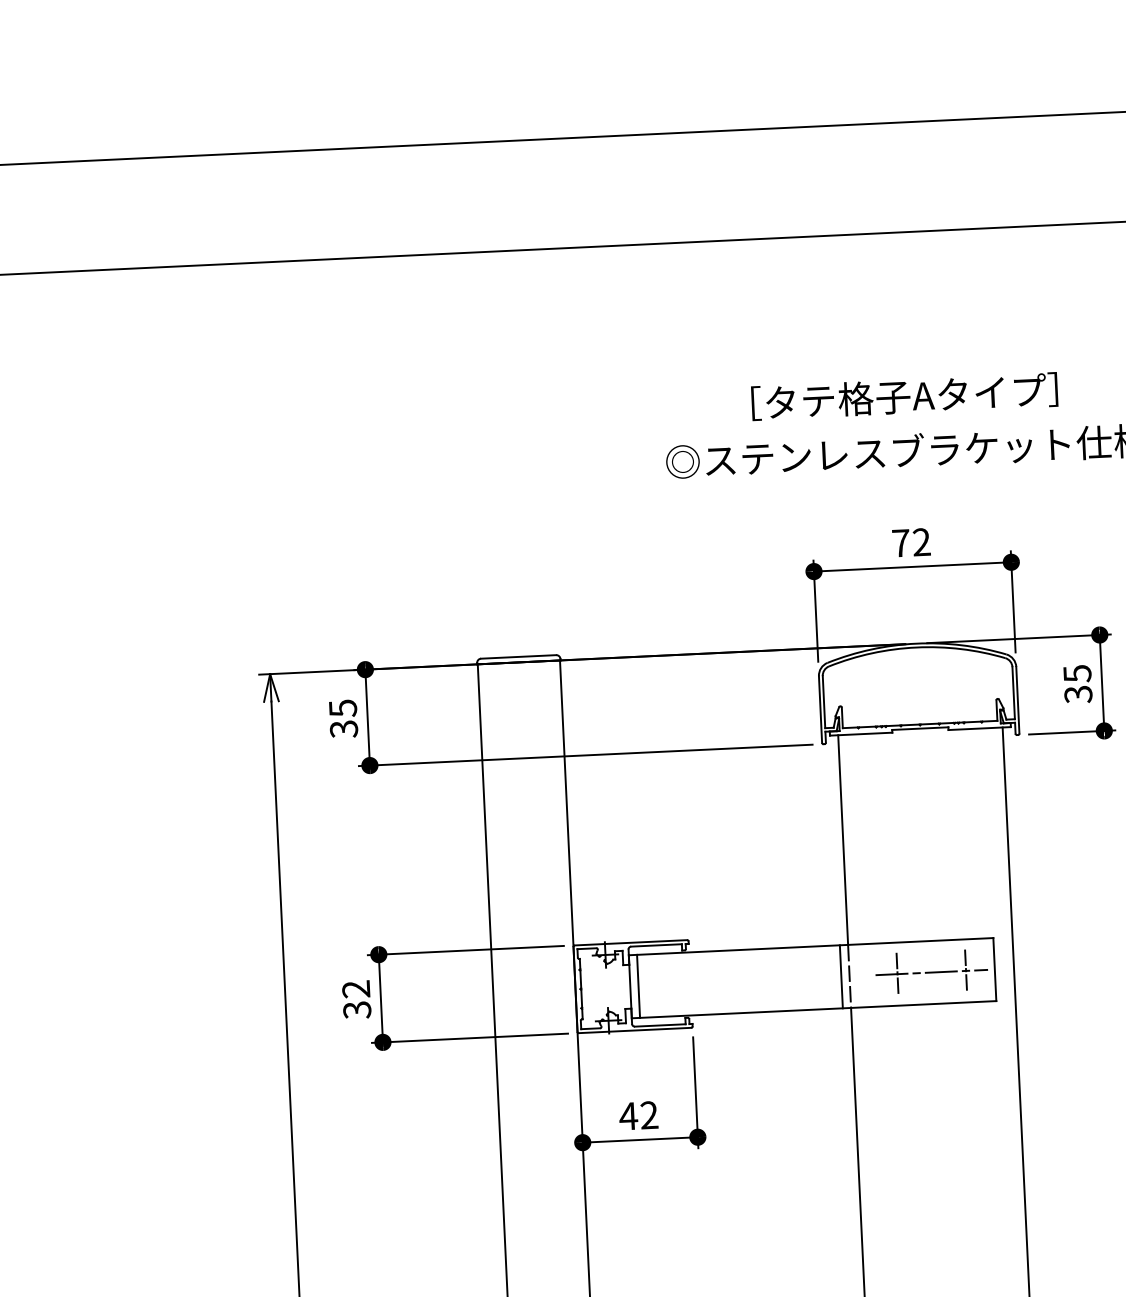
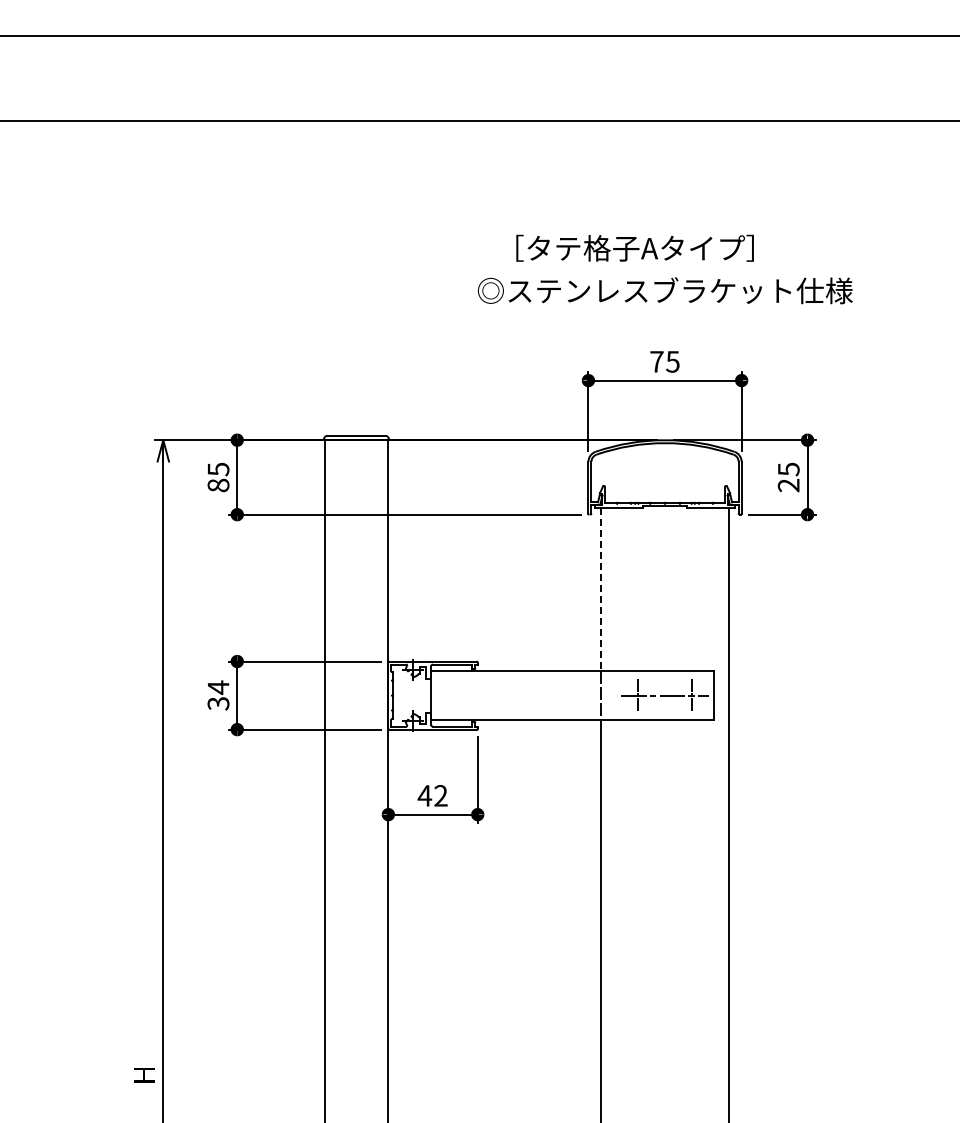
text: (903, 395) -> (634, 247), moved
text: (921, 541) -> (672, 361), 72 -> 75
text: (1078, 694) -> (788, 485), 35 -> 25
text: (343, 729) -> (218, 485), 35 -> 85
line: (843, 841) -> (601, 590), solid -> dashed
line: (840, 976) -> (594, 695), removed
line: (638, 986) -> (437, 695), removed
text: (356, 989) -> (218, 687), 32 -> 34

